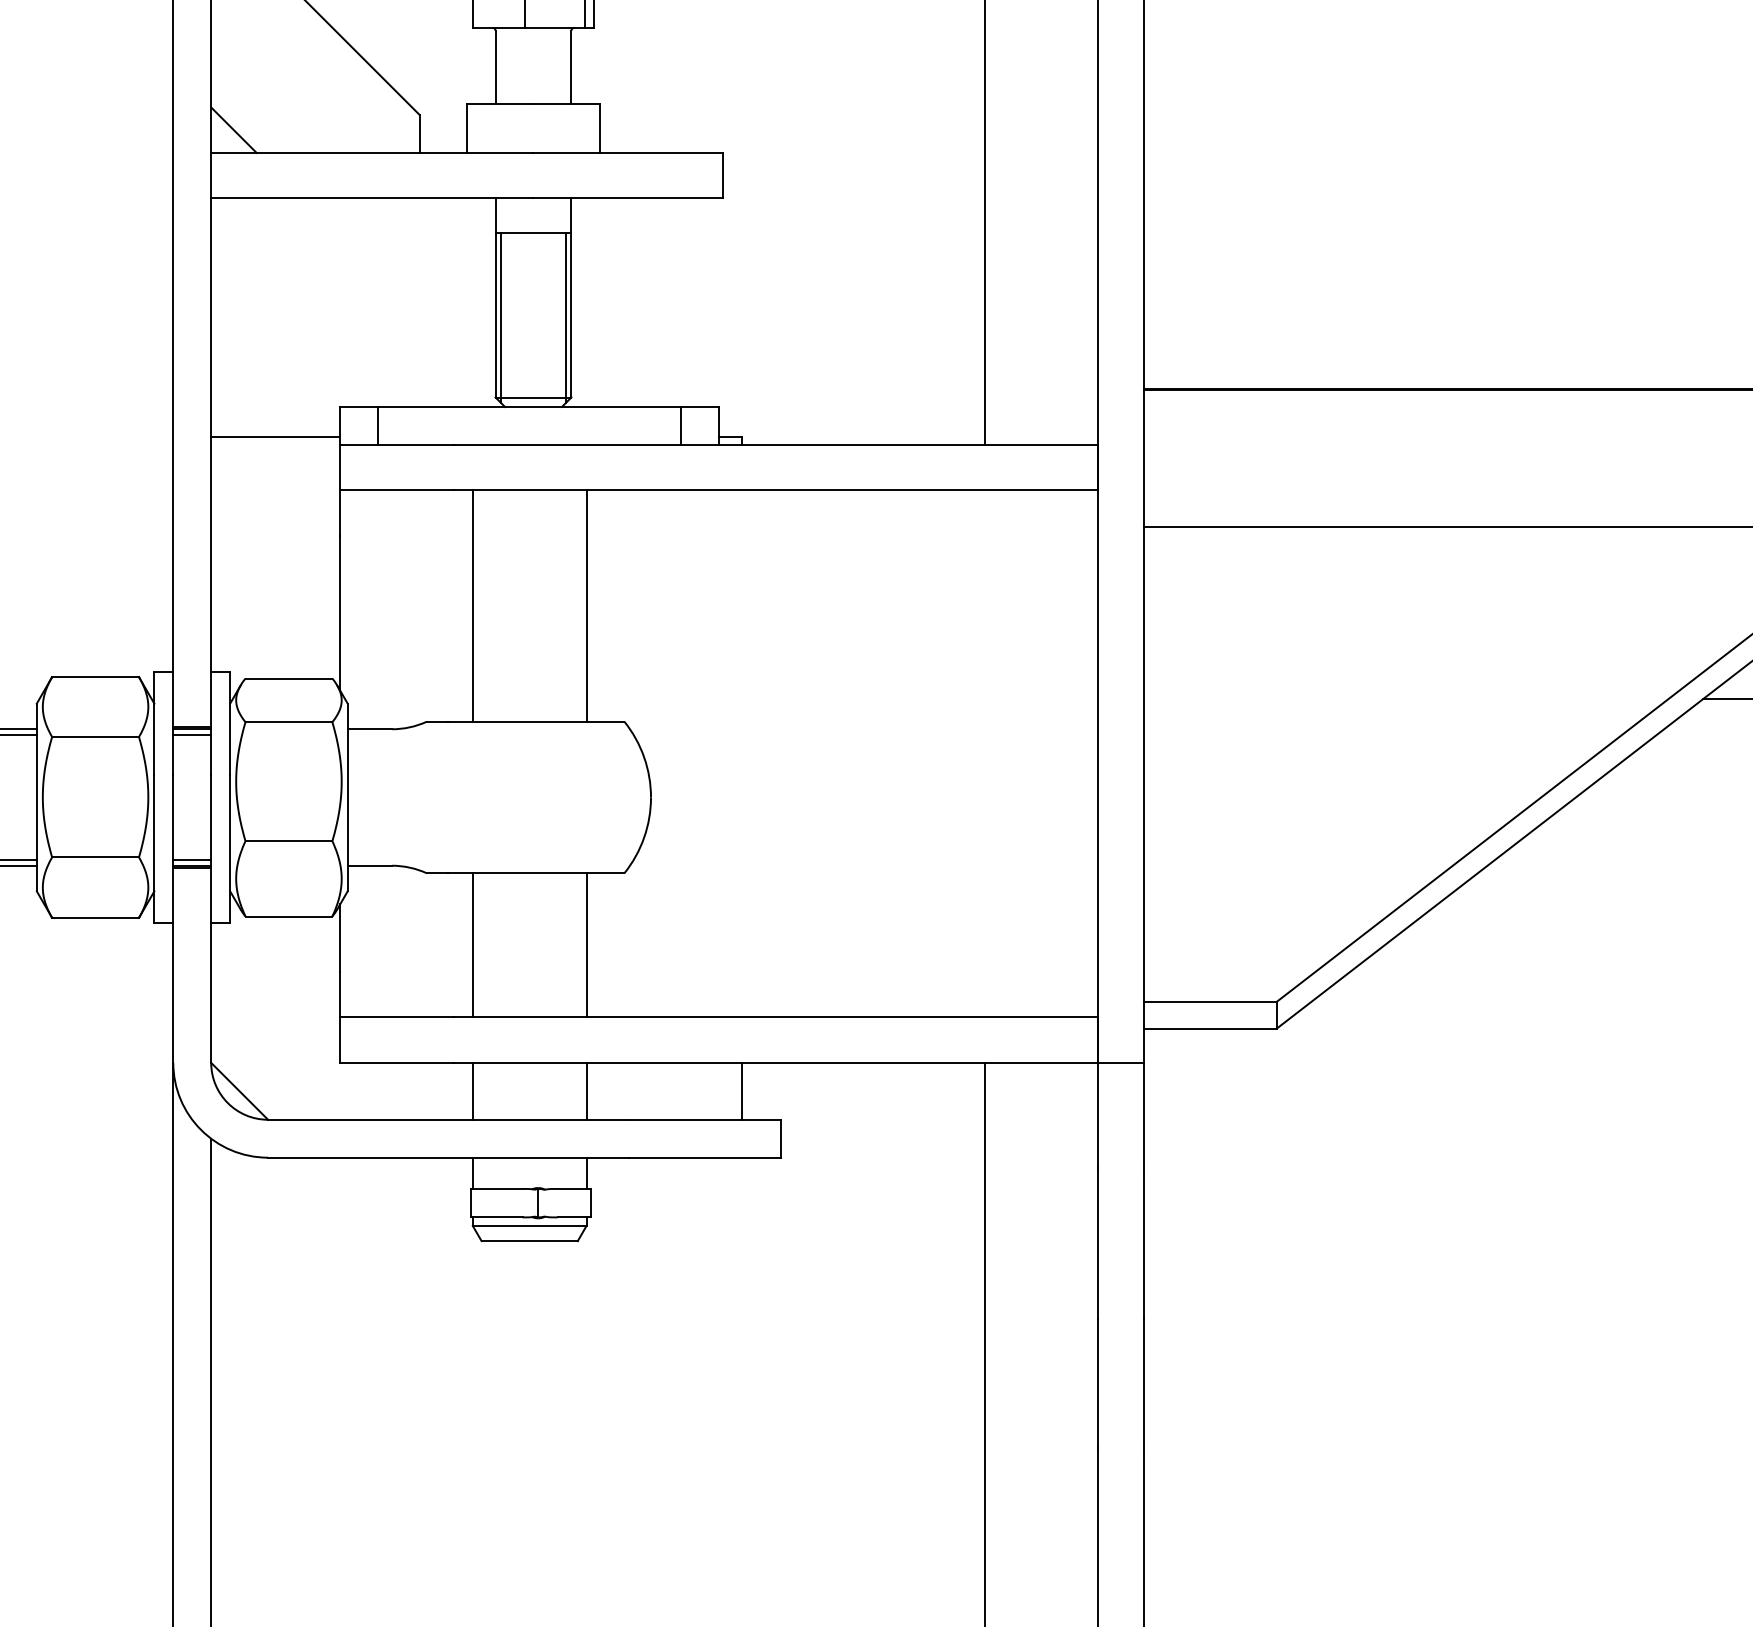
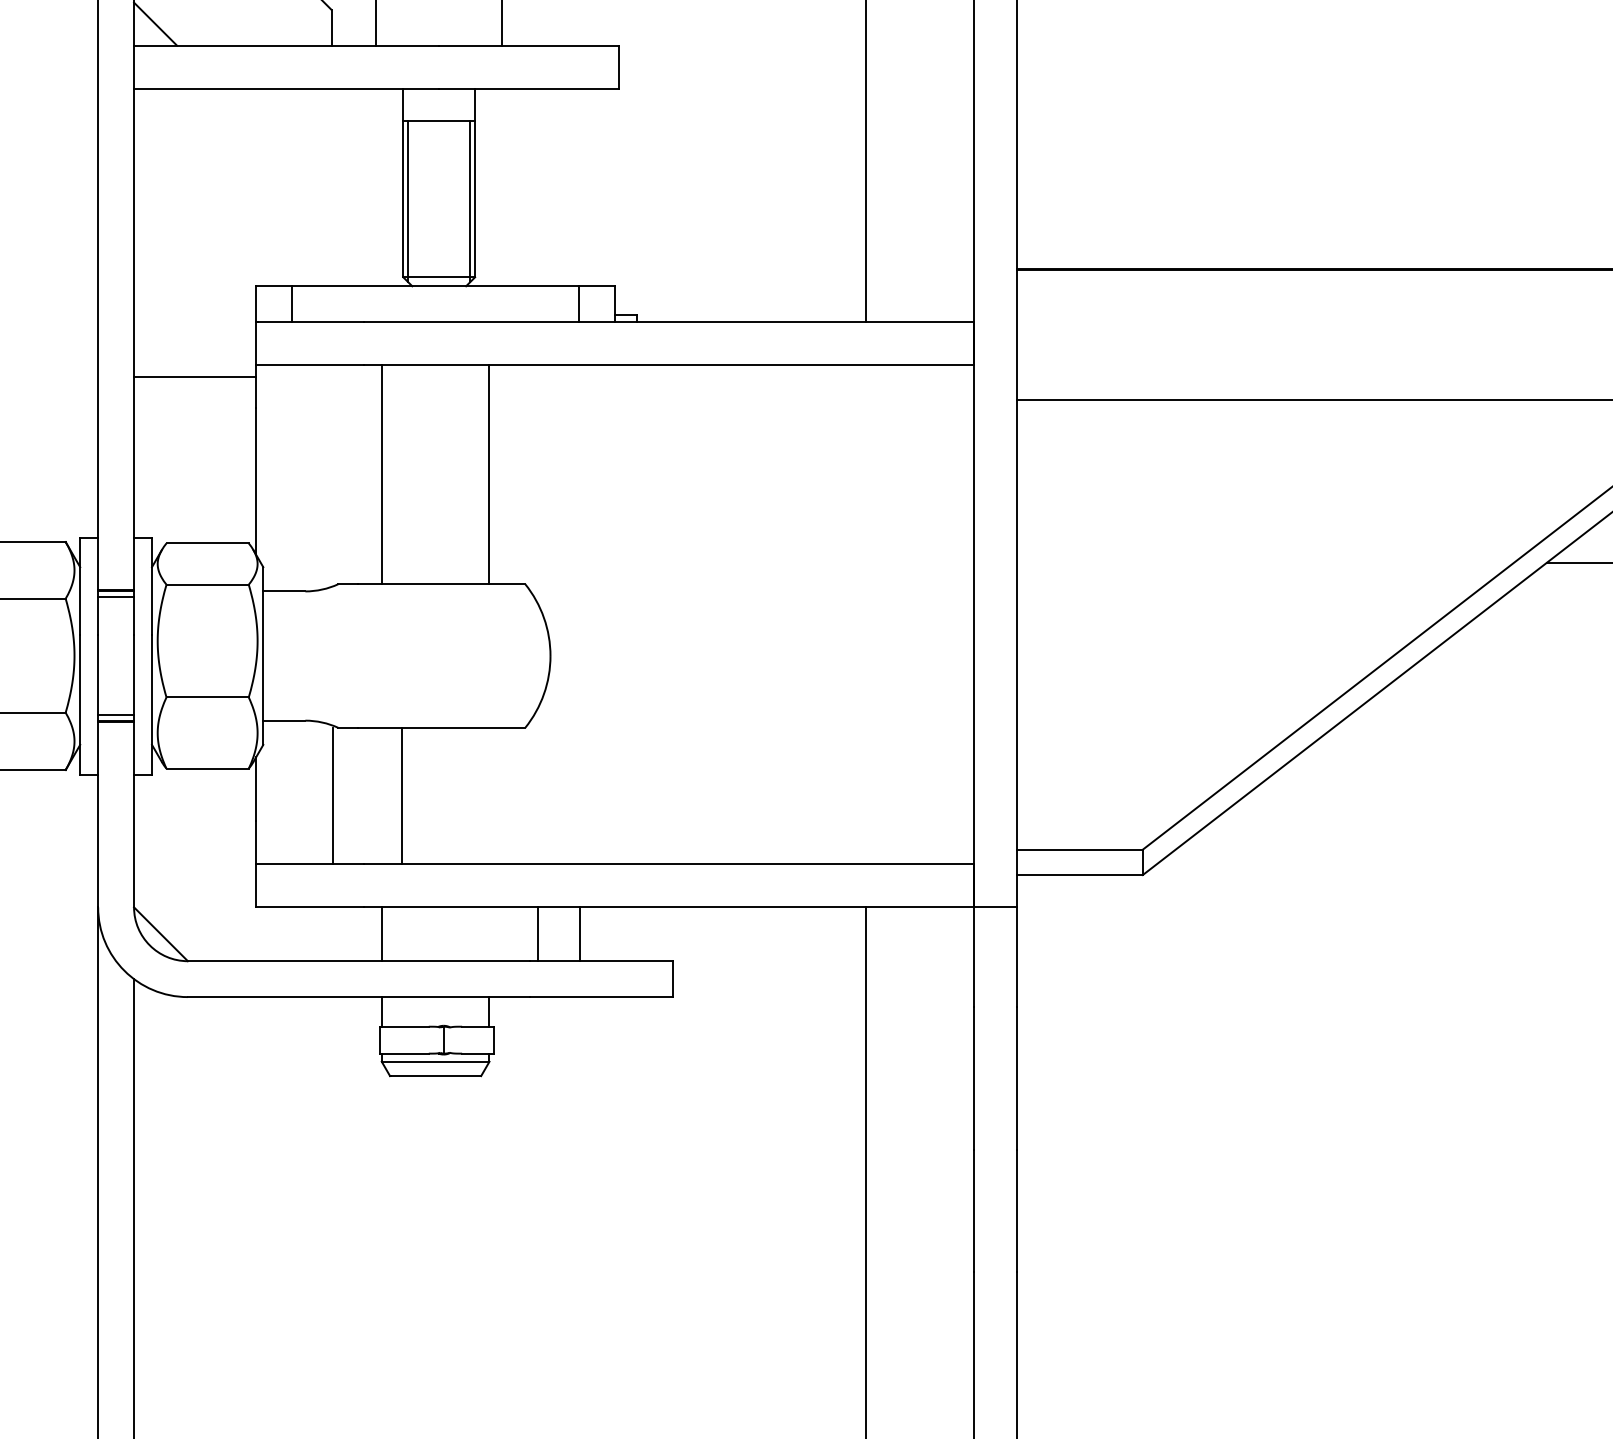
line: (275, 437) -> (194, 377), moved
line: (472, 945) -> (332, 796), moved
line: (586, 945) -> (402, 796), moved
line: (586, 1090) -> (537, 933), moved
line: (742, 1090) -> (580, 933), moved

